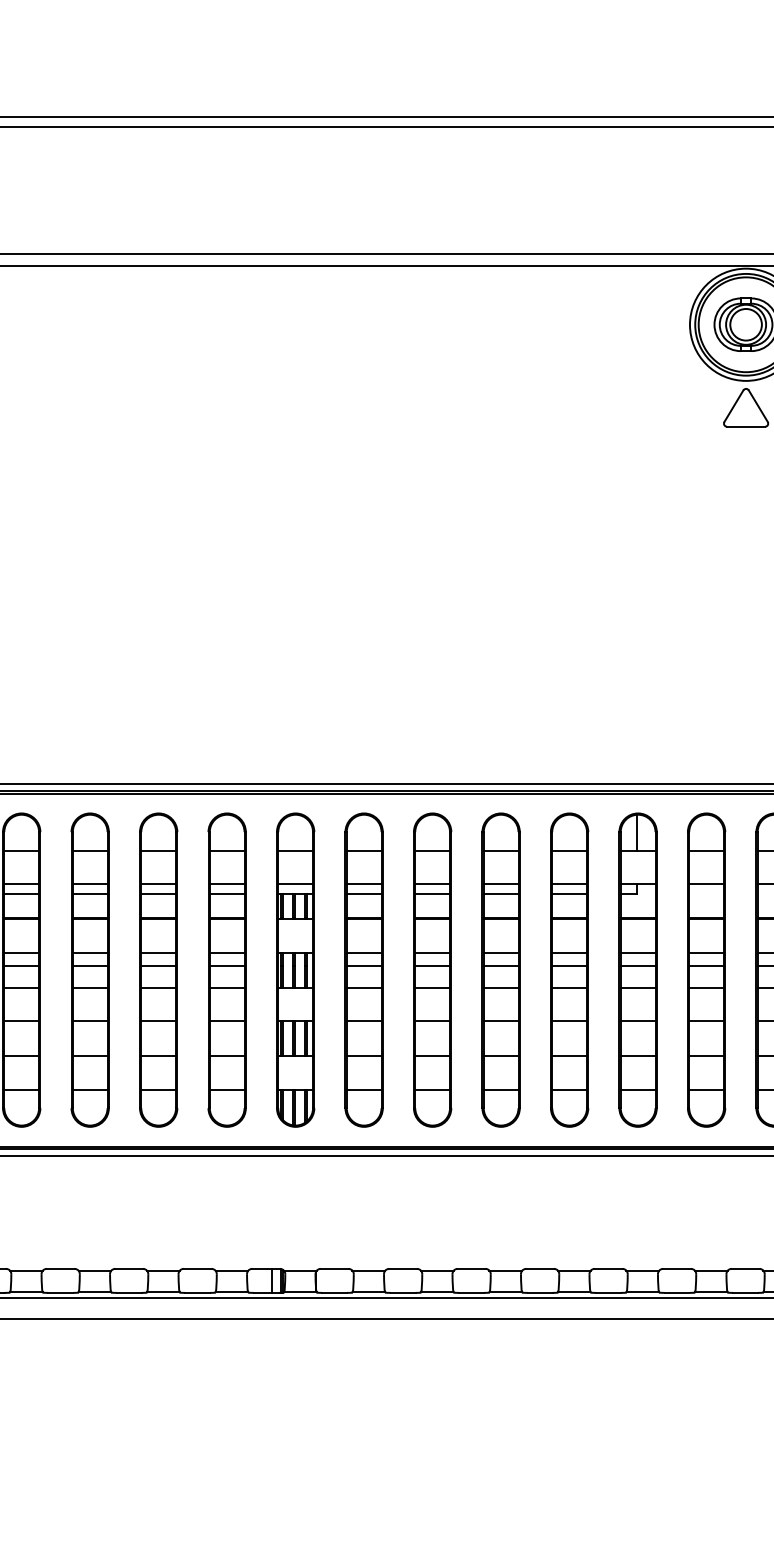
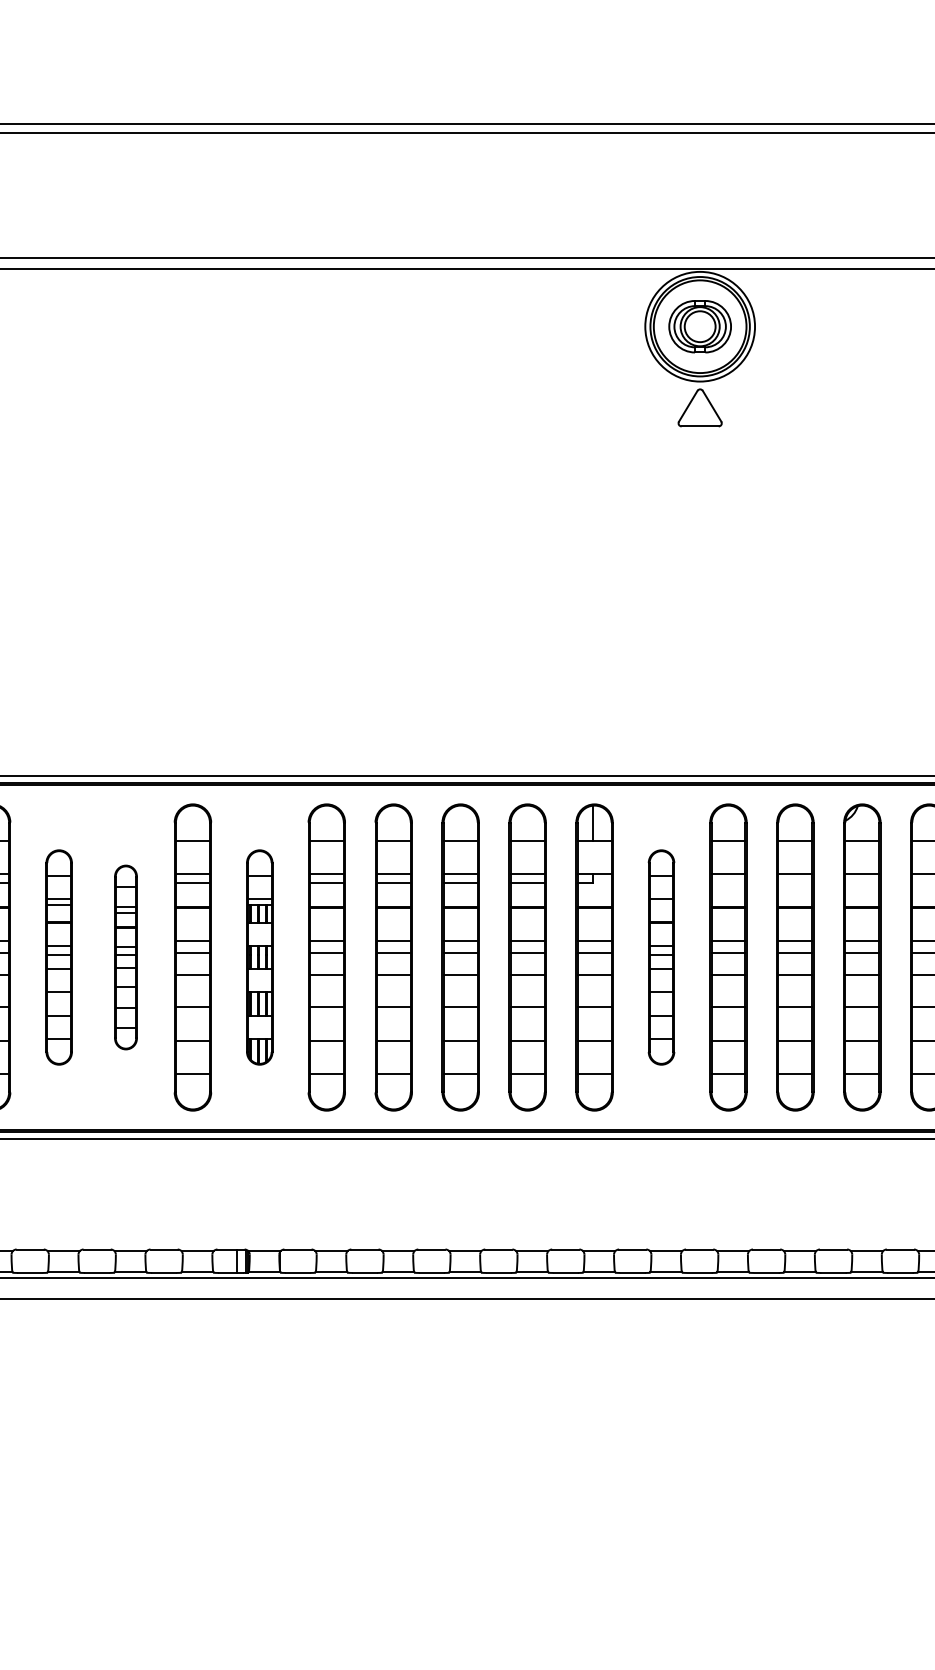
part: (90, 970) -> (59, 957), size x0.7
part: (158, 970) -> (125, 957), size x0.6
part: (295, 970) -> (259, 957), size x0.7
part: (706, 970) -> (661, 957), size x0.7

